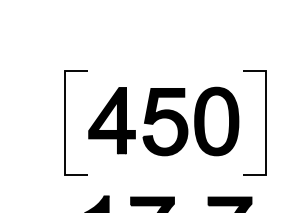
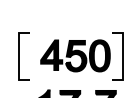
line: (66, 122) -> (19, 56), moved

